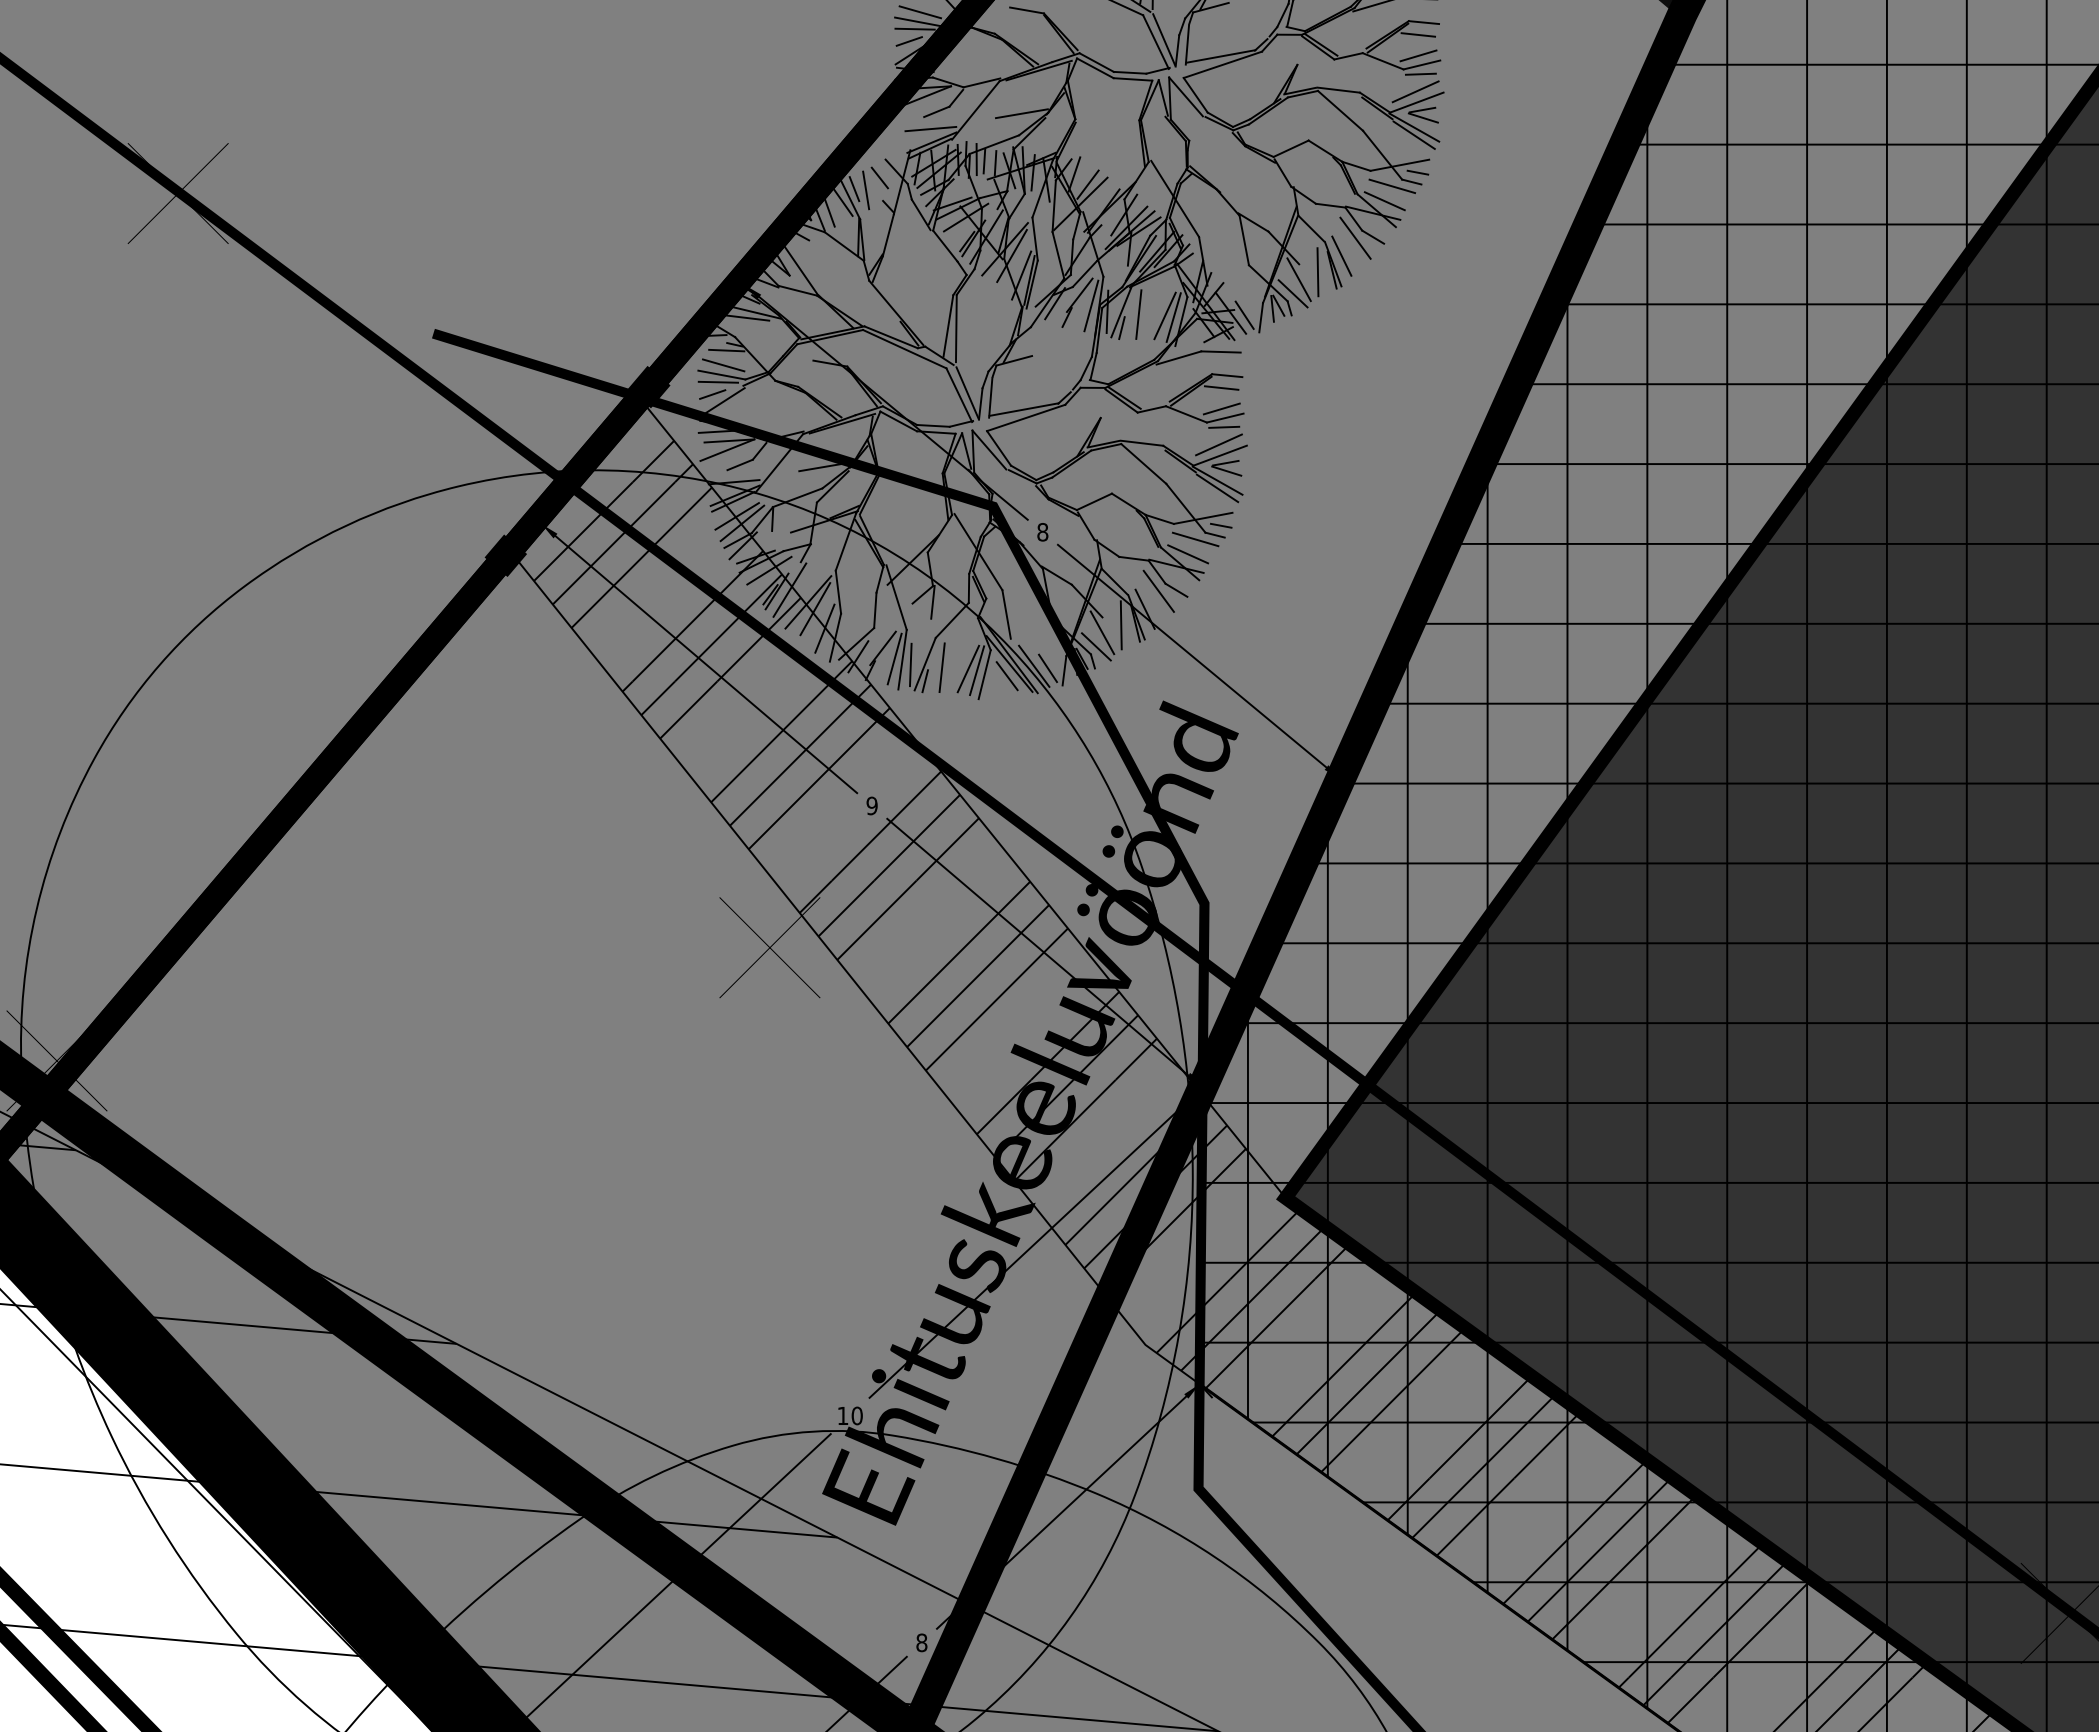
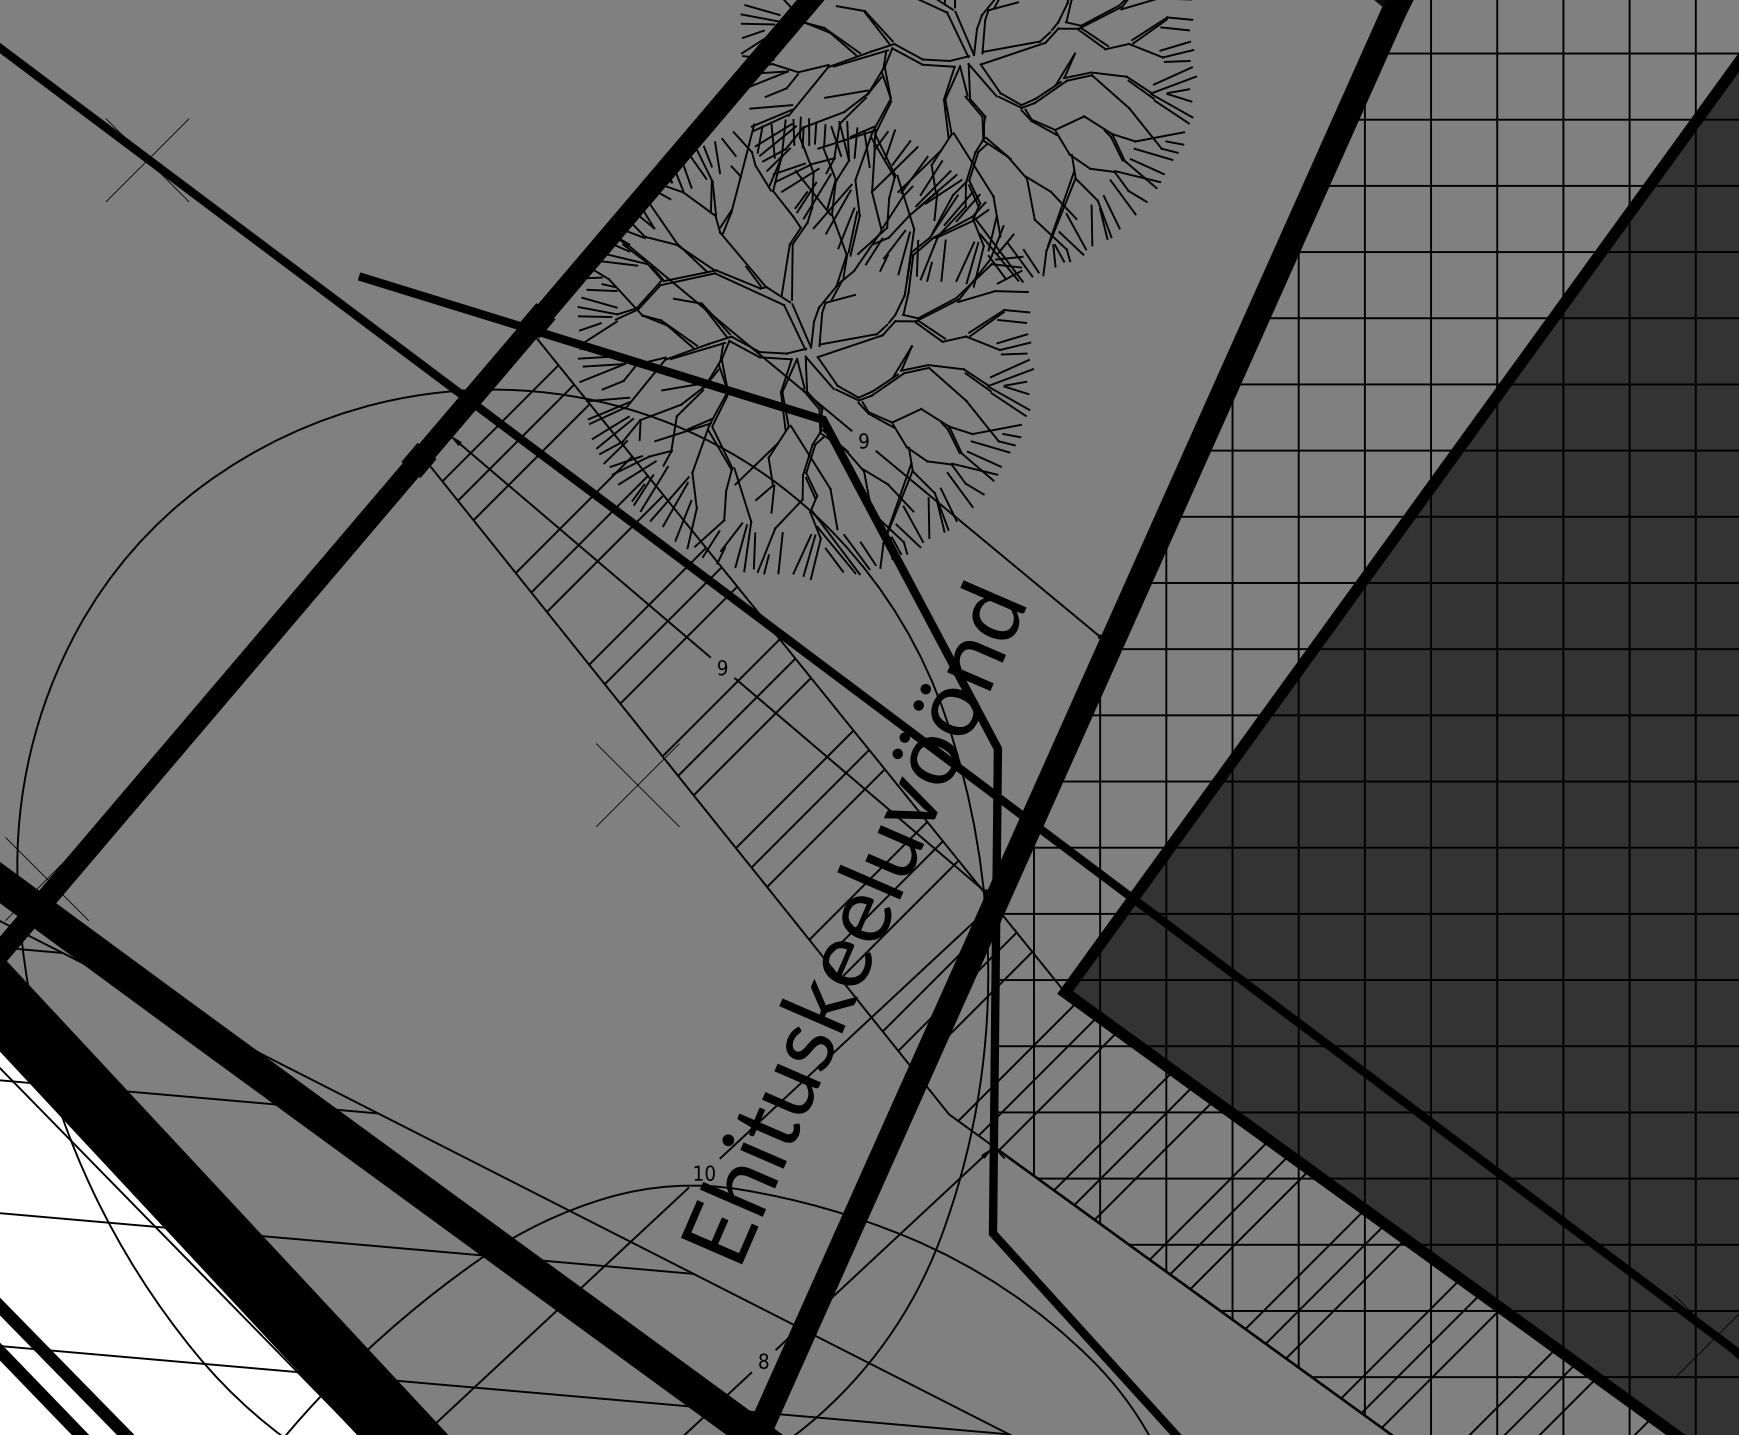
text: (1042, 532) -> (863, 441), 8 -> 9

